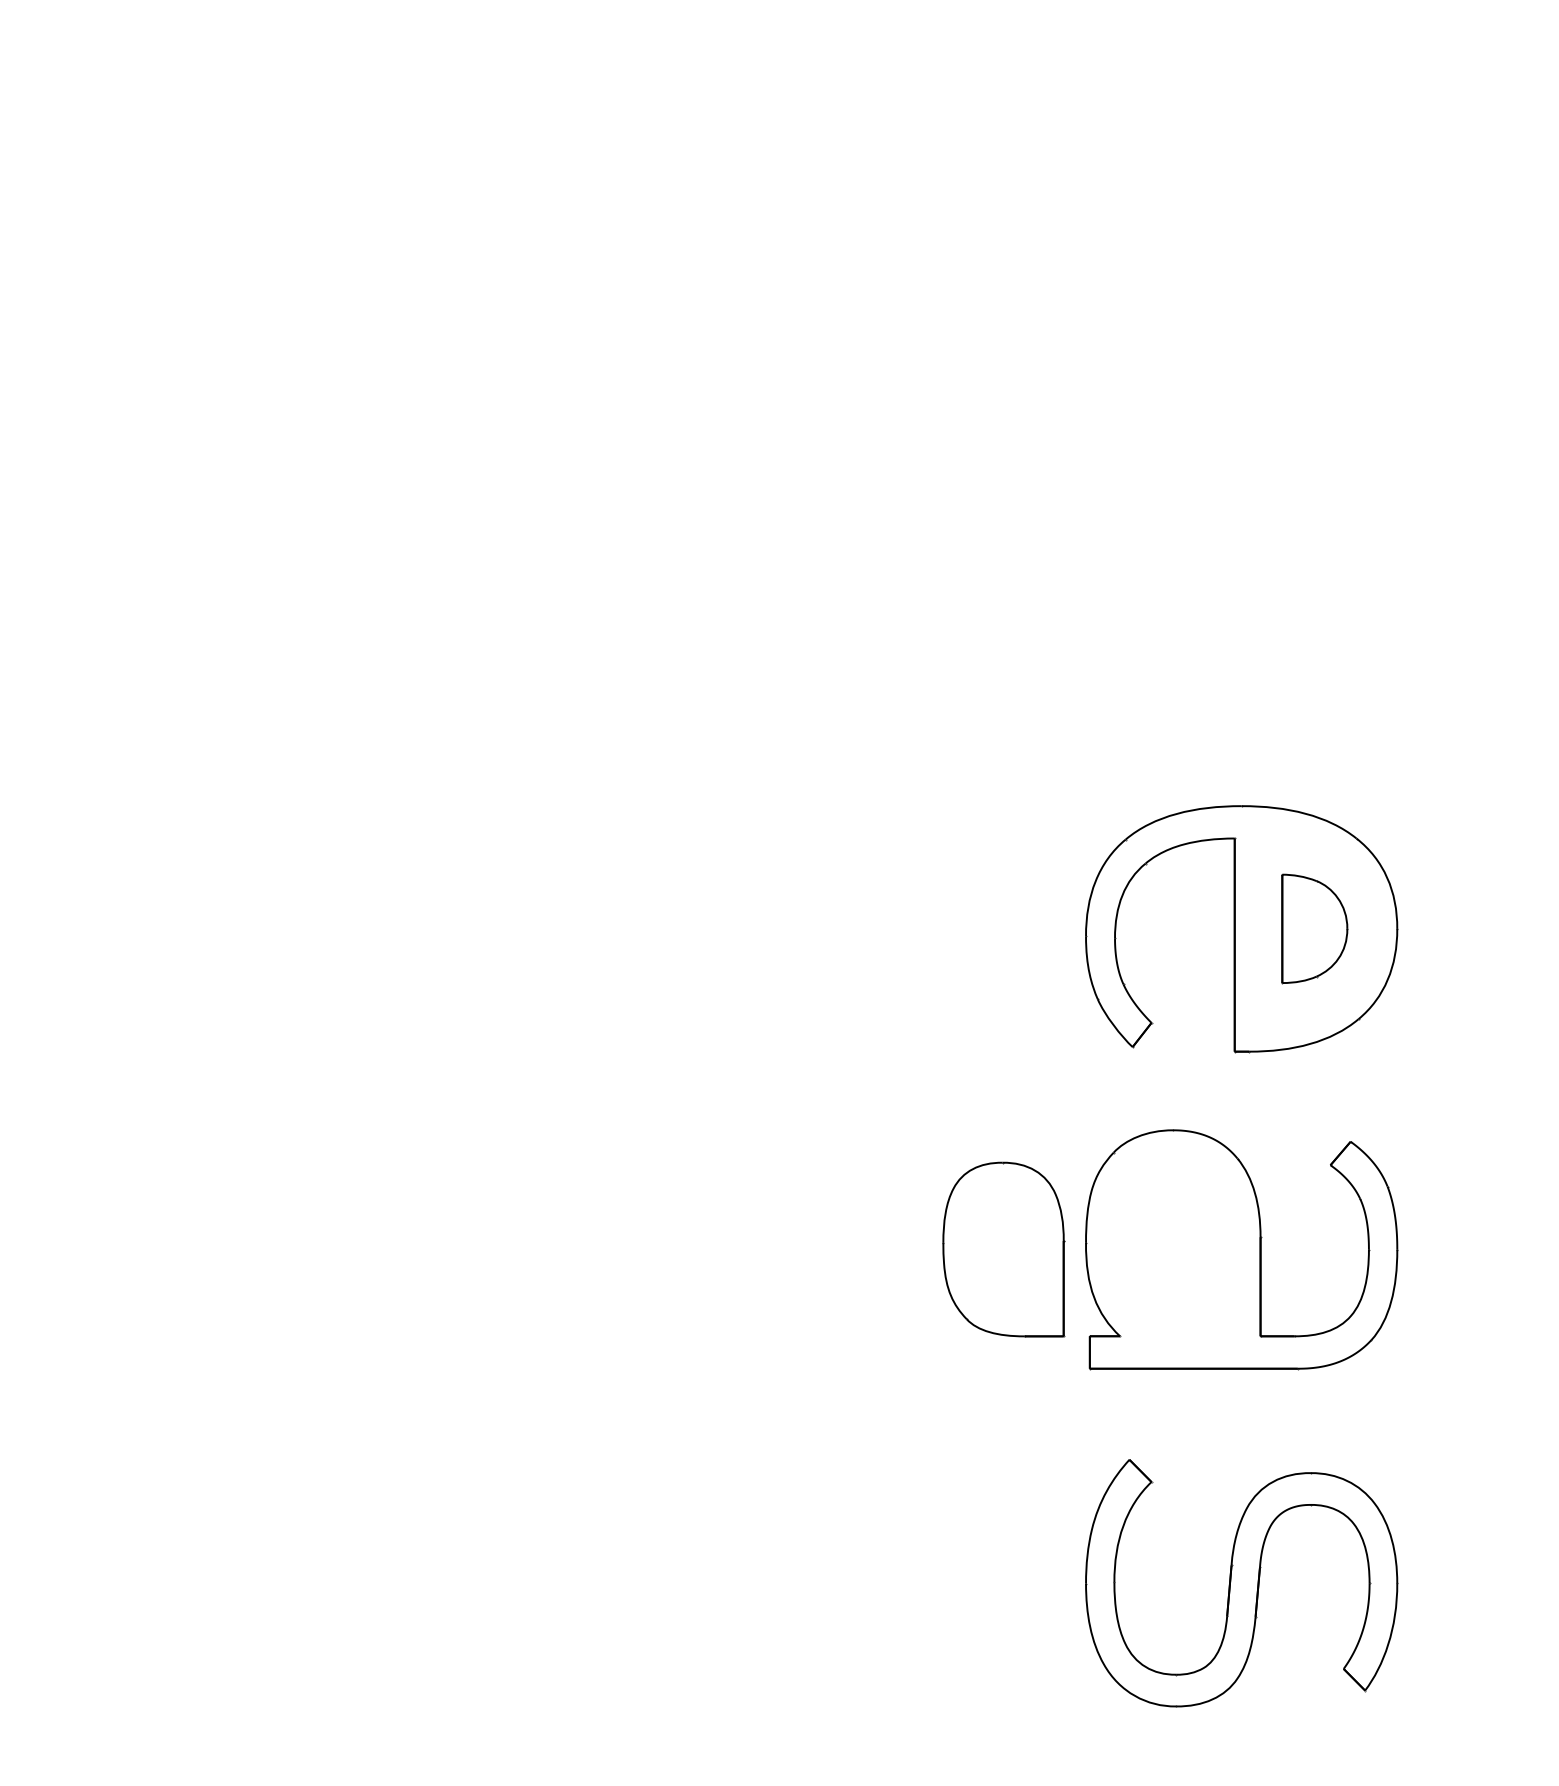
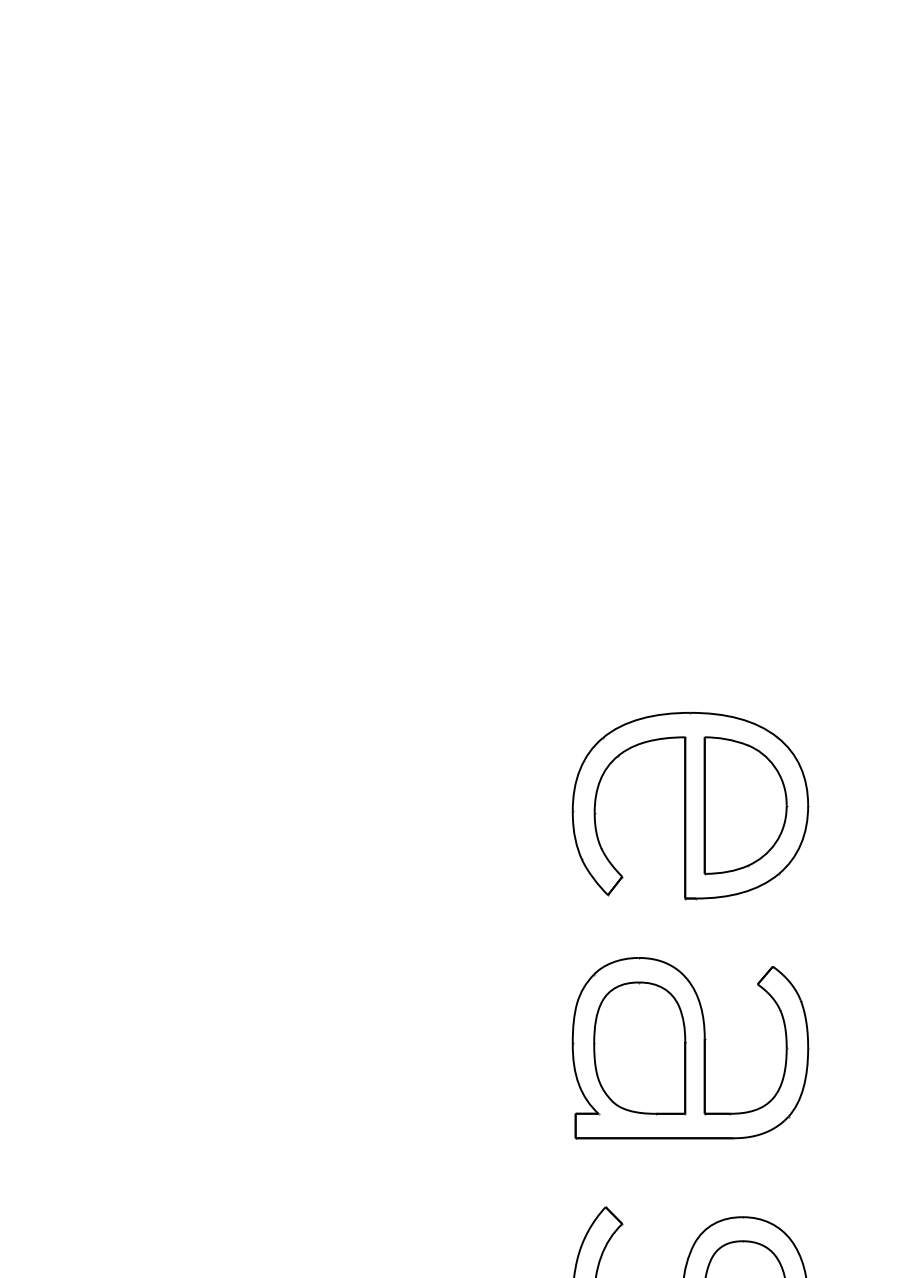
part: (1314, 928) -> (745, 805), size x1.67
part: (1003, 1249) -> (639, 1048), moved

